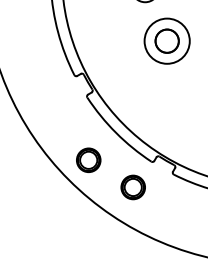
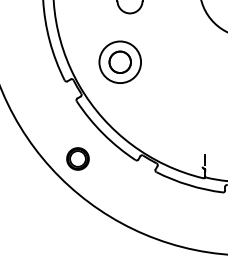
part: (166, 40) -> (119, 61), moved
part: (132, 186) -> (118, 183), removed

